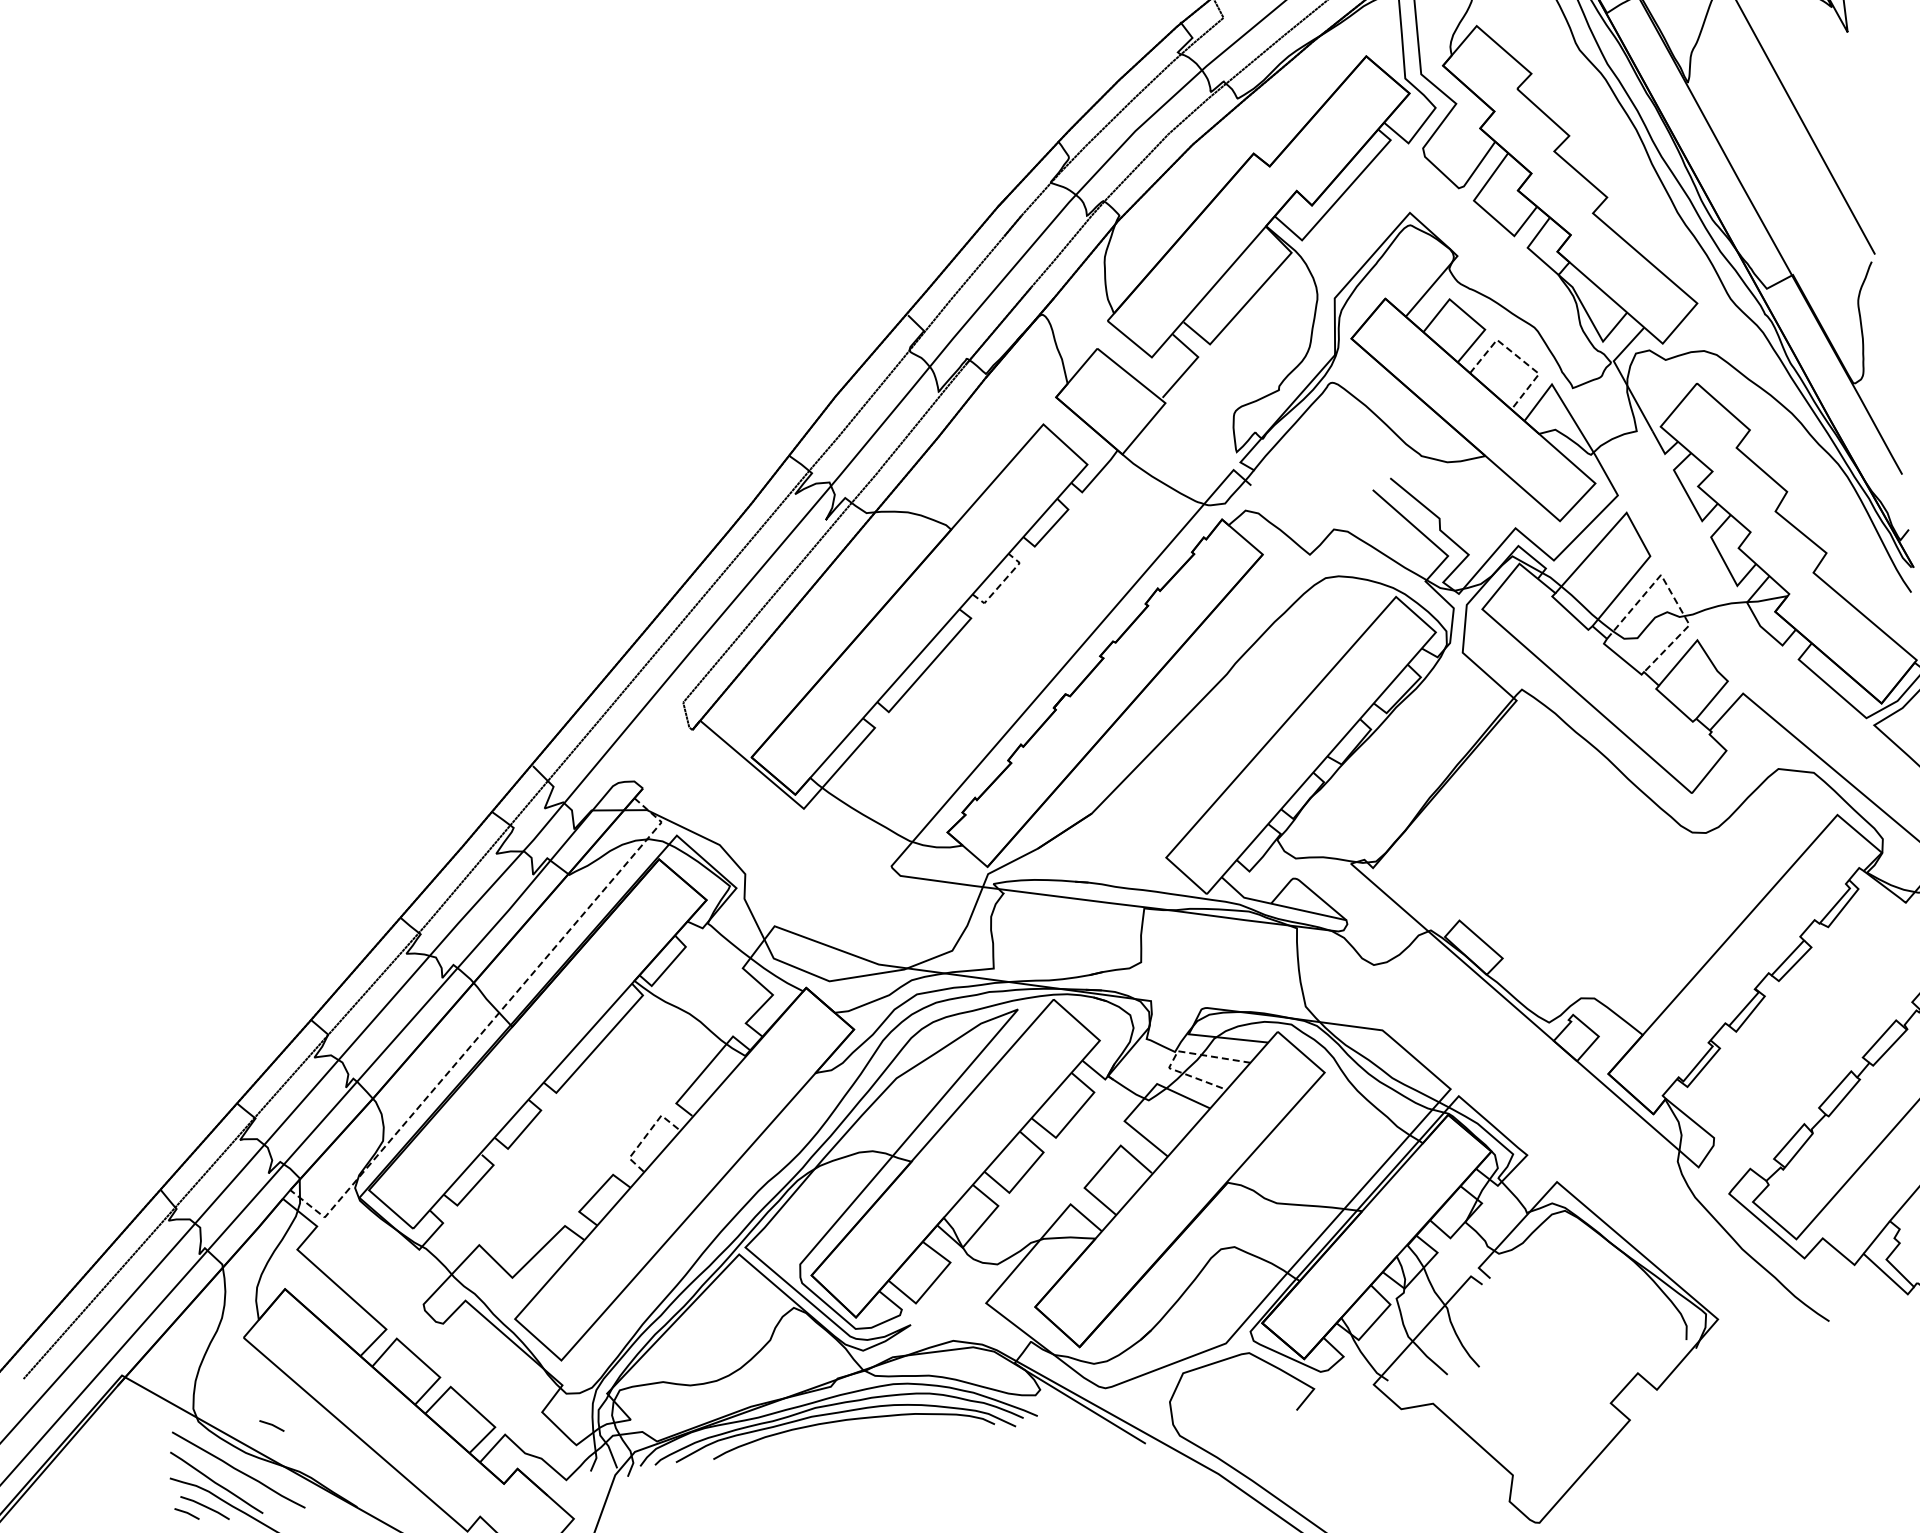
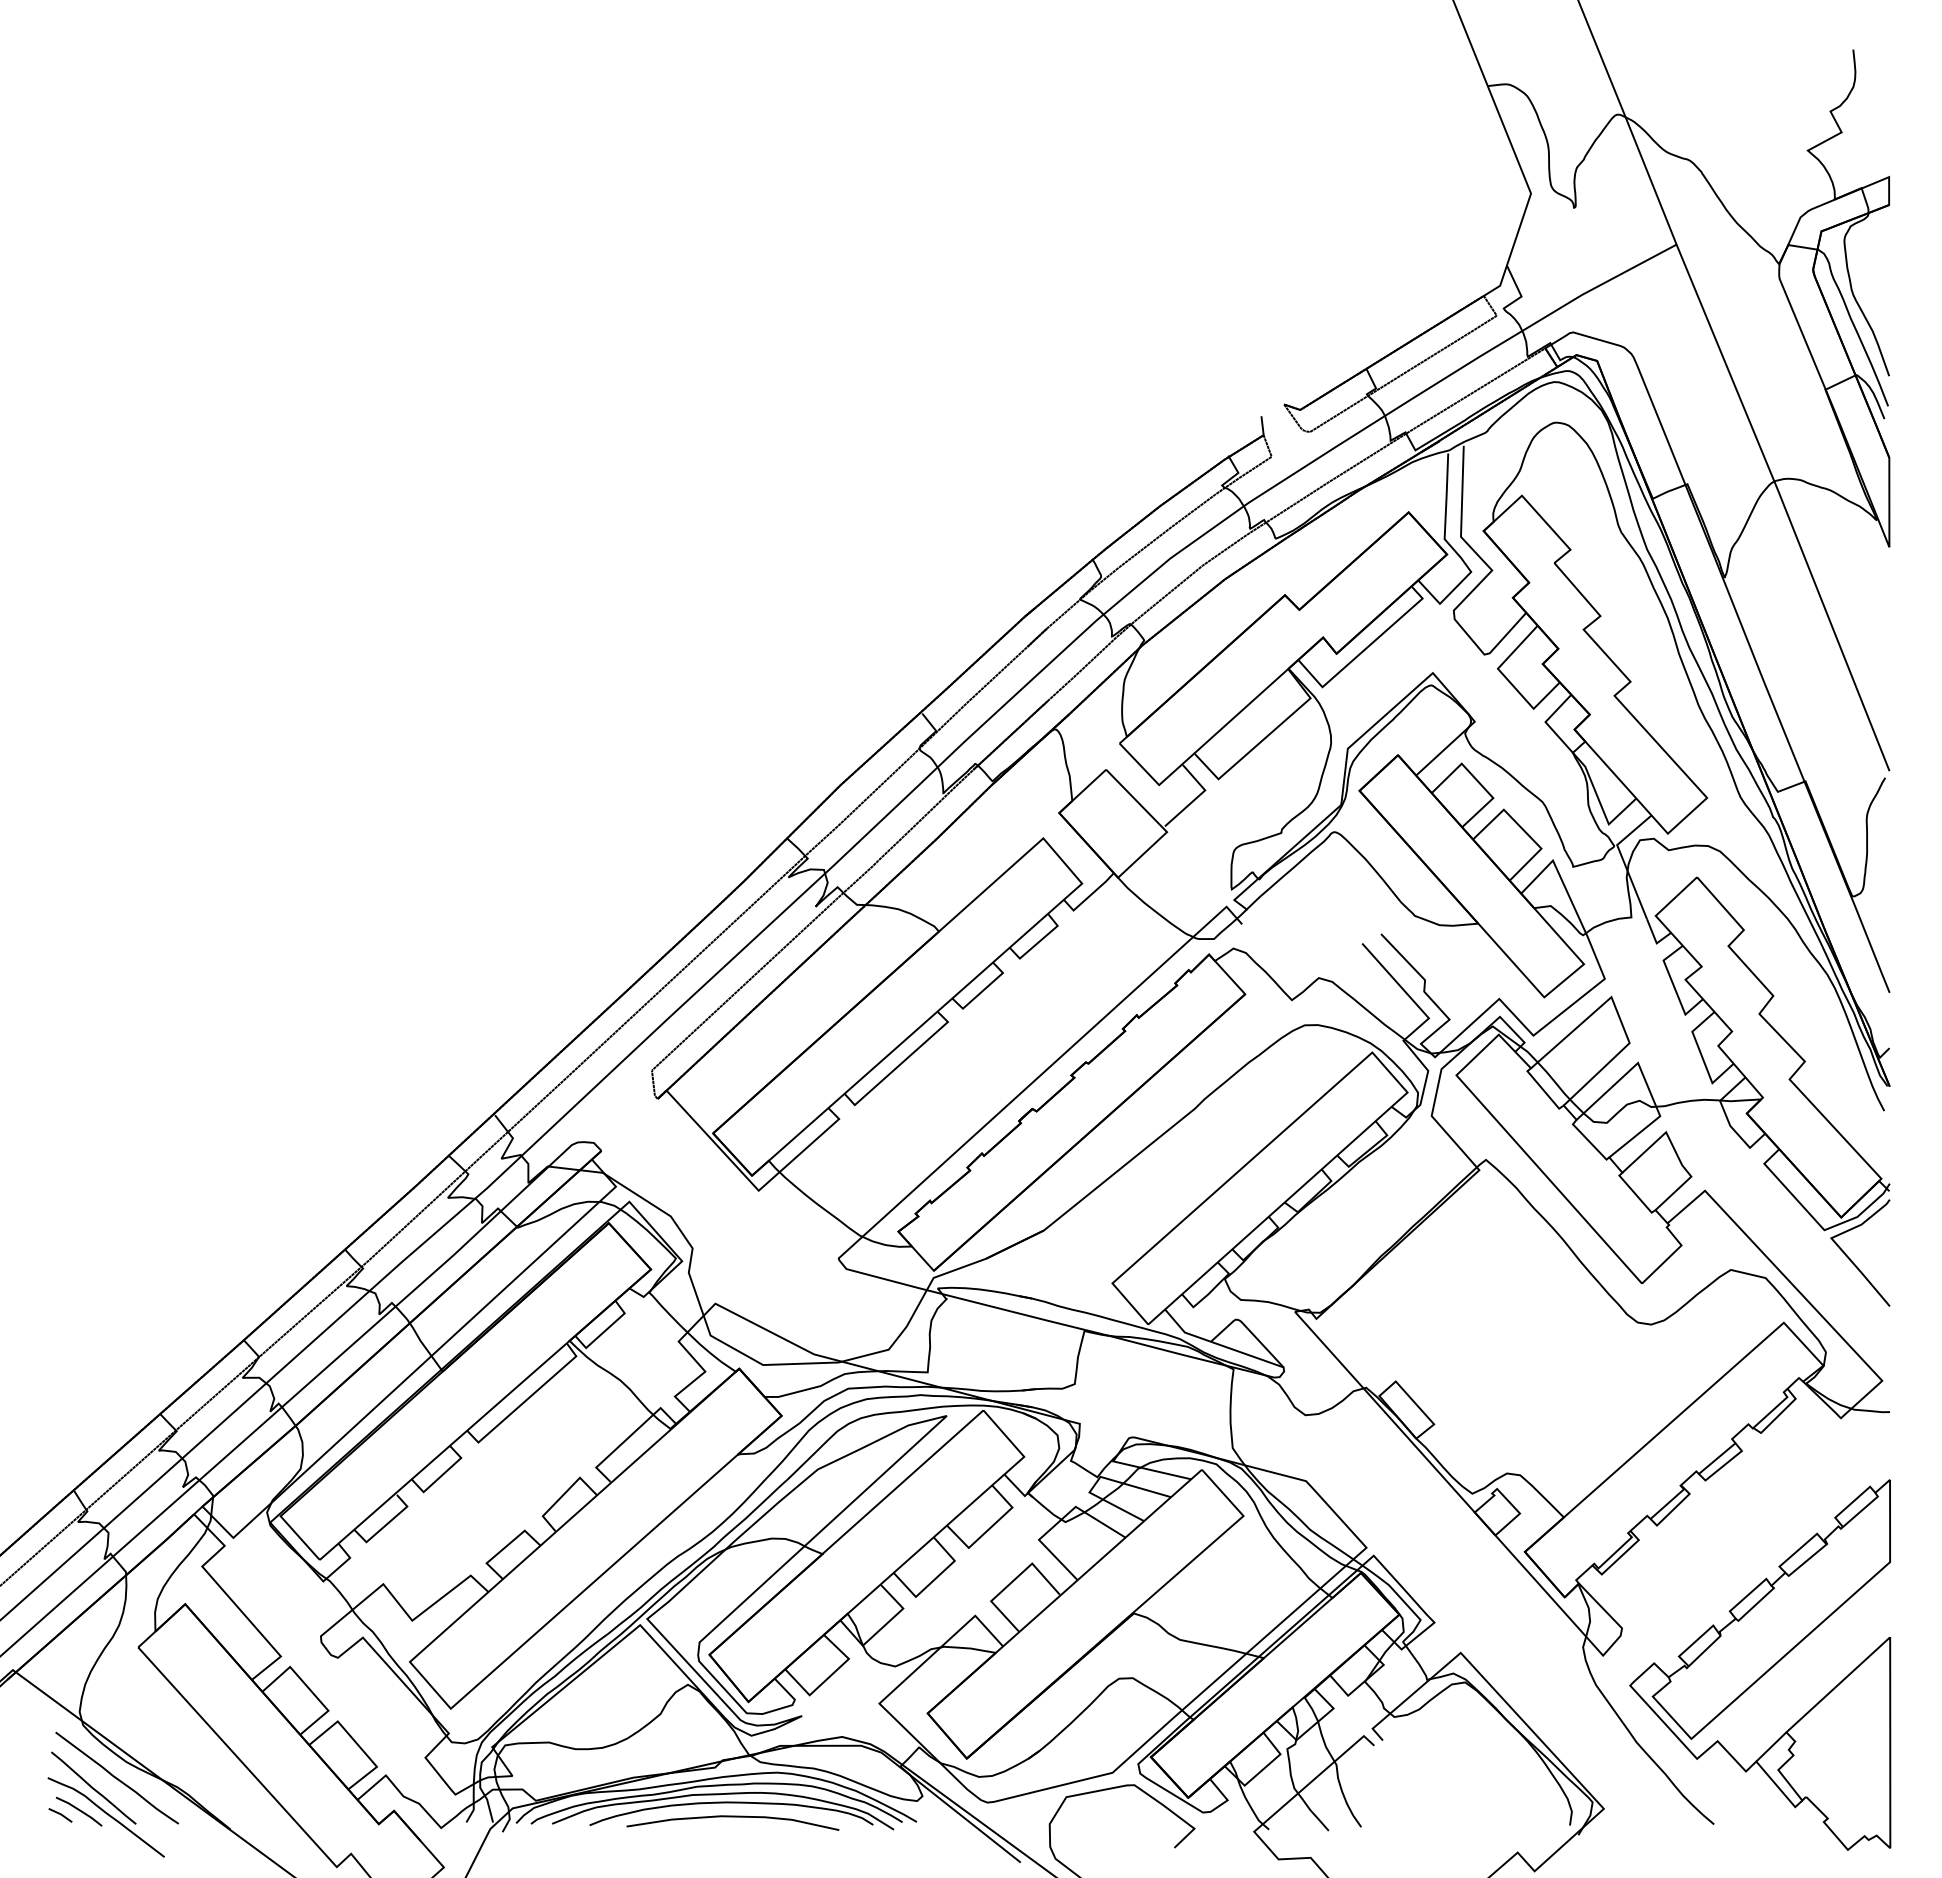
line: (1519, 358) -> (1523, 830), dashed -> solid
line: (1001, 582) -> (982, 990), dashed -> solid
line: (1670, 592) -> (1645, 1081), dashed -> solid
line: (490, 1023) -> (421, 1365), dashed -> solid
line: (1176, 1054) -> (1098, 1479), dashed -> solid
line: (647, 1134) -> (563, 1494), dashed -> solid
line: (271, 1426) -> (155, 1738), removed
curve: (854, 1434) -> (732, 1817), added

